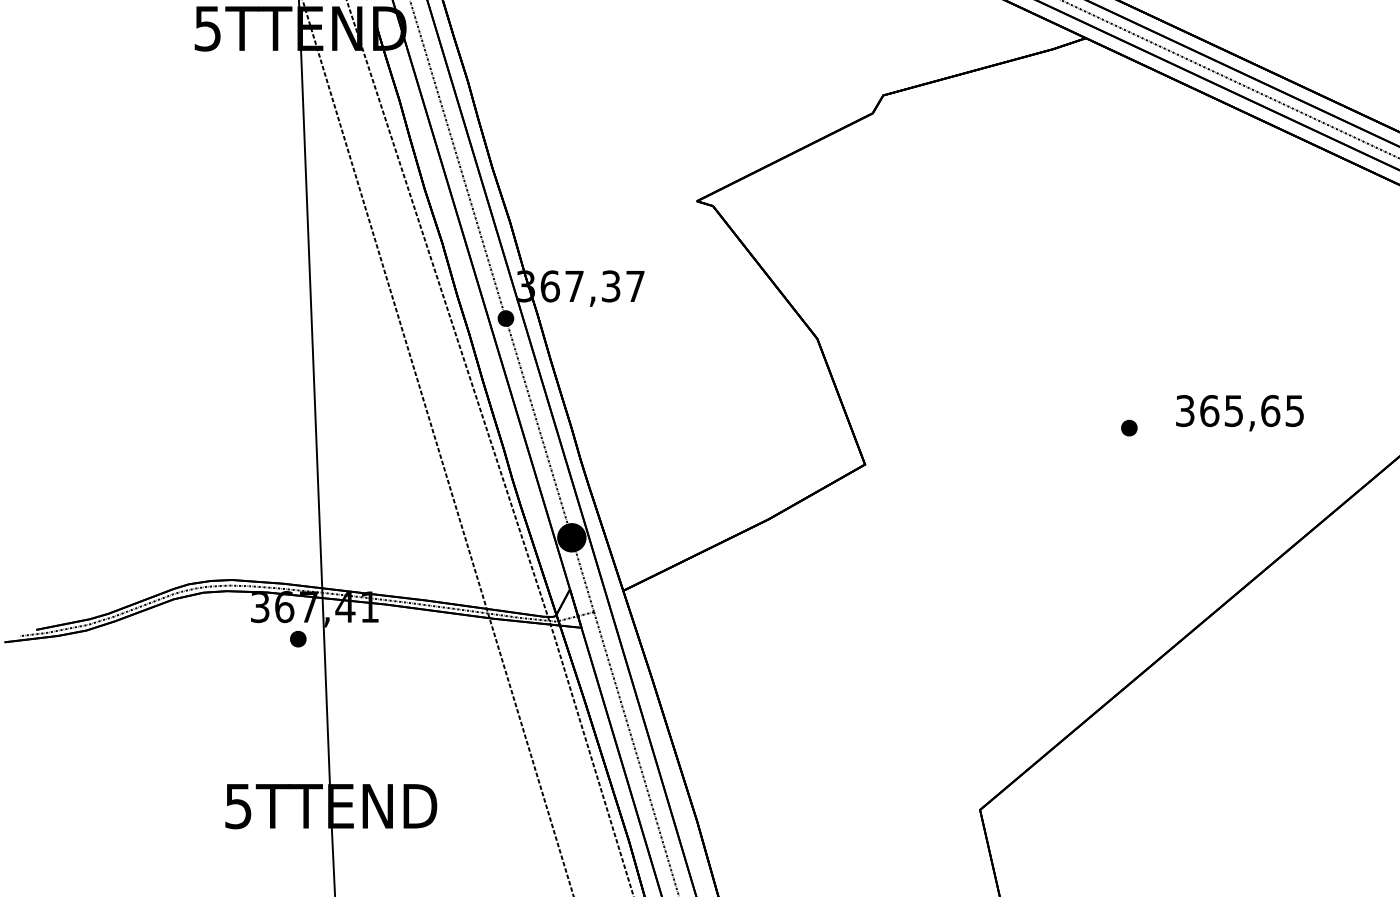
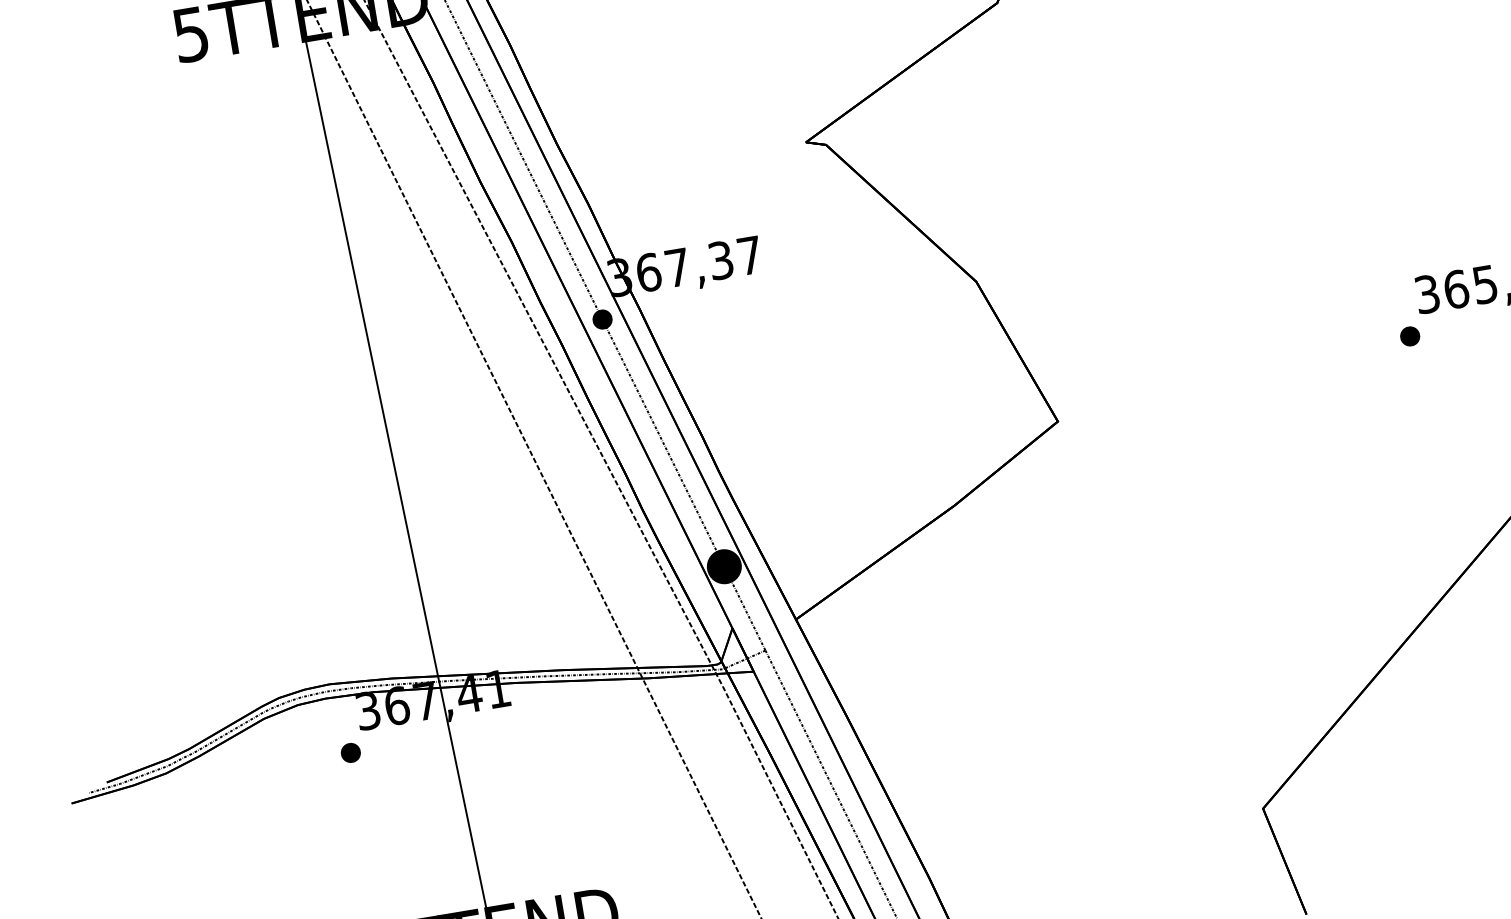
part: (1129, 427) -> (1410, 335), moved
part: (298, 639) -> (351, 753), moved

